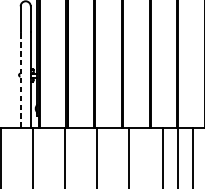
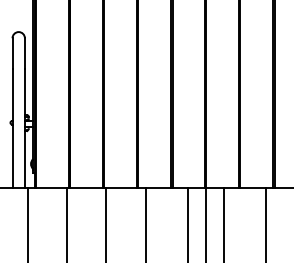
line: (20, 79) -> (12, 128), dashed -> solid

